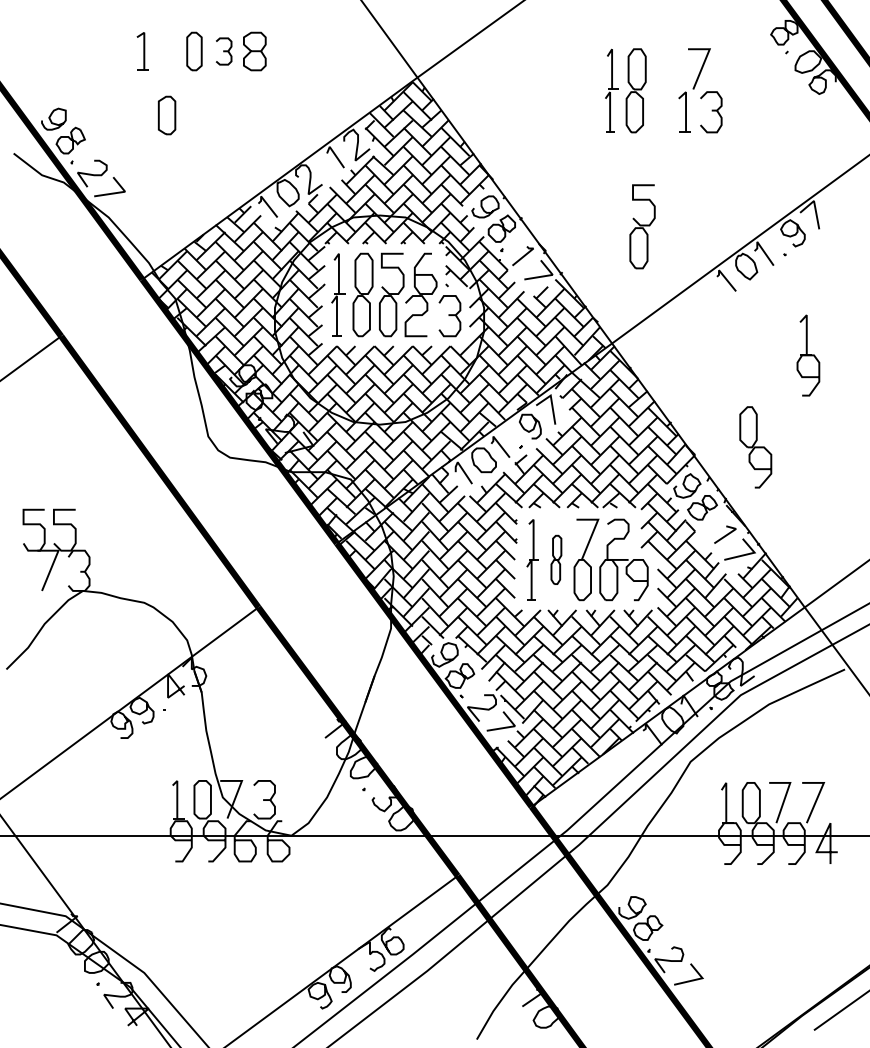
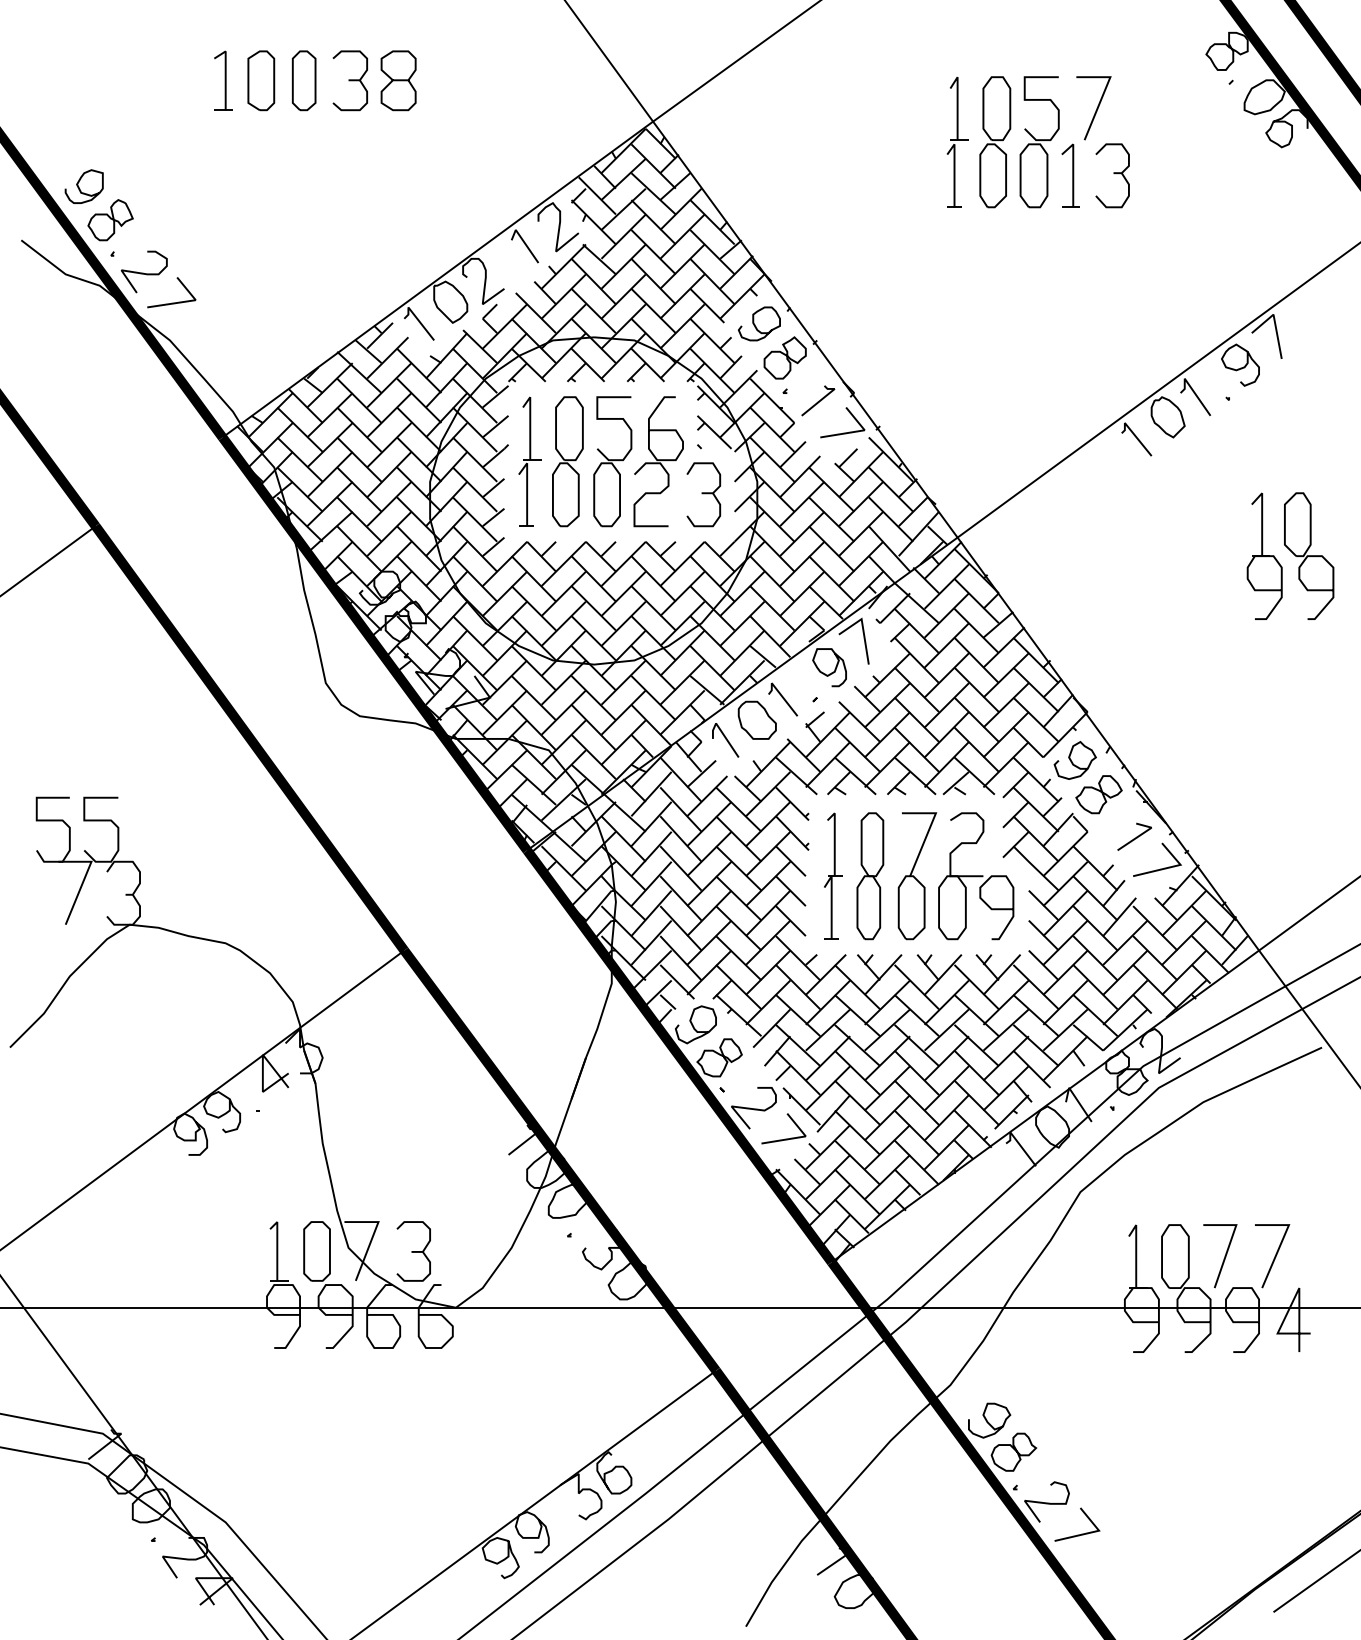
part: (223, 51) -> (349, 80), size x1.43
part: (166, 115) -> (260, 80), moved
part: (642, 226) -> (1039, 141), moved
part: (755, 447) -> (1308, 556), moved
part: (556, 559) -> (870, 875), size x1.67

